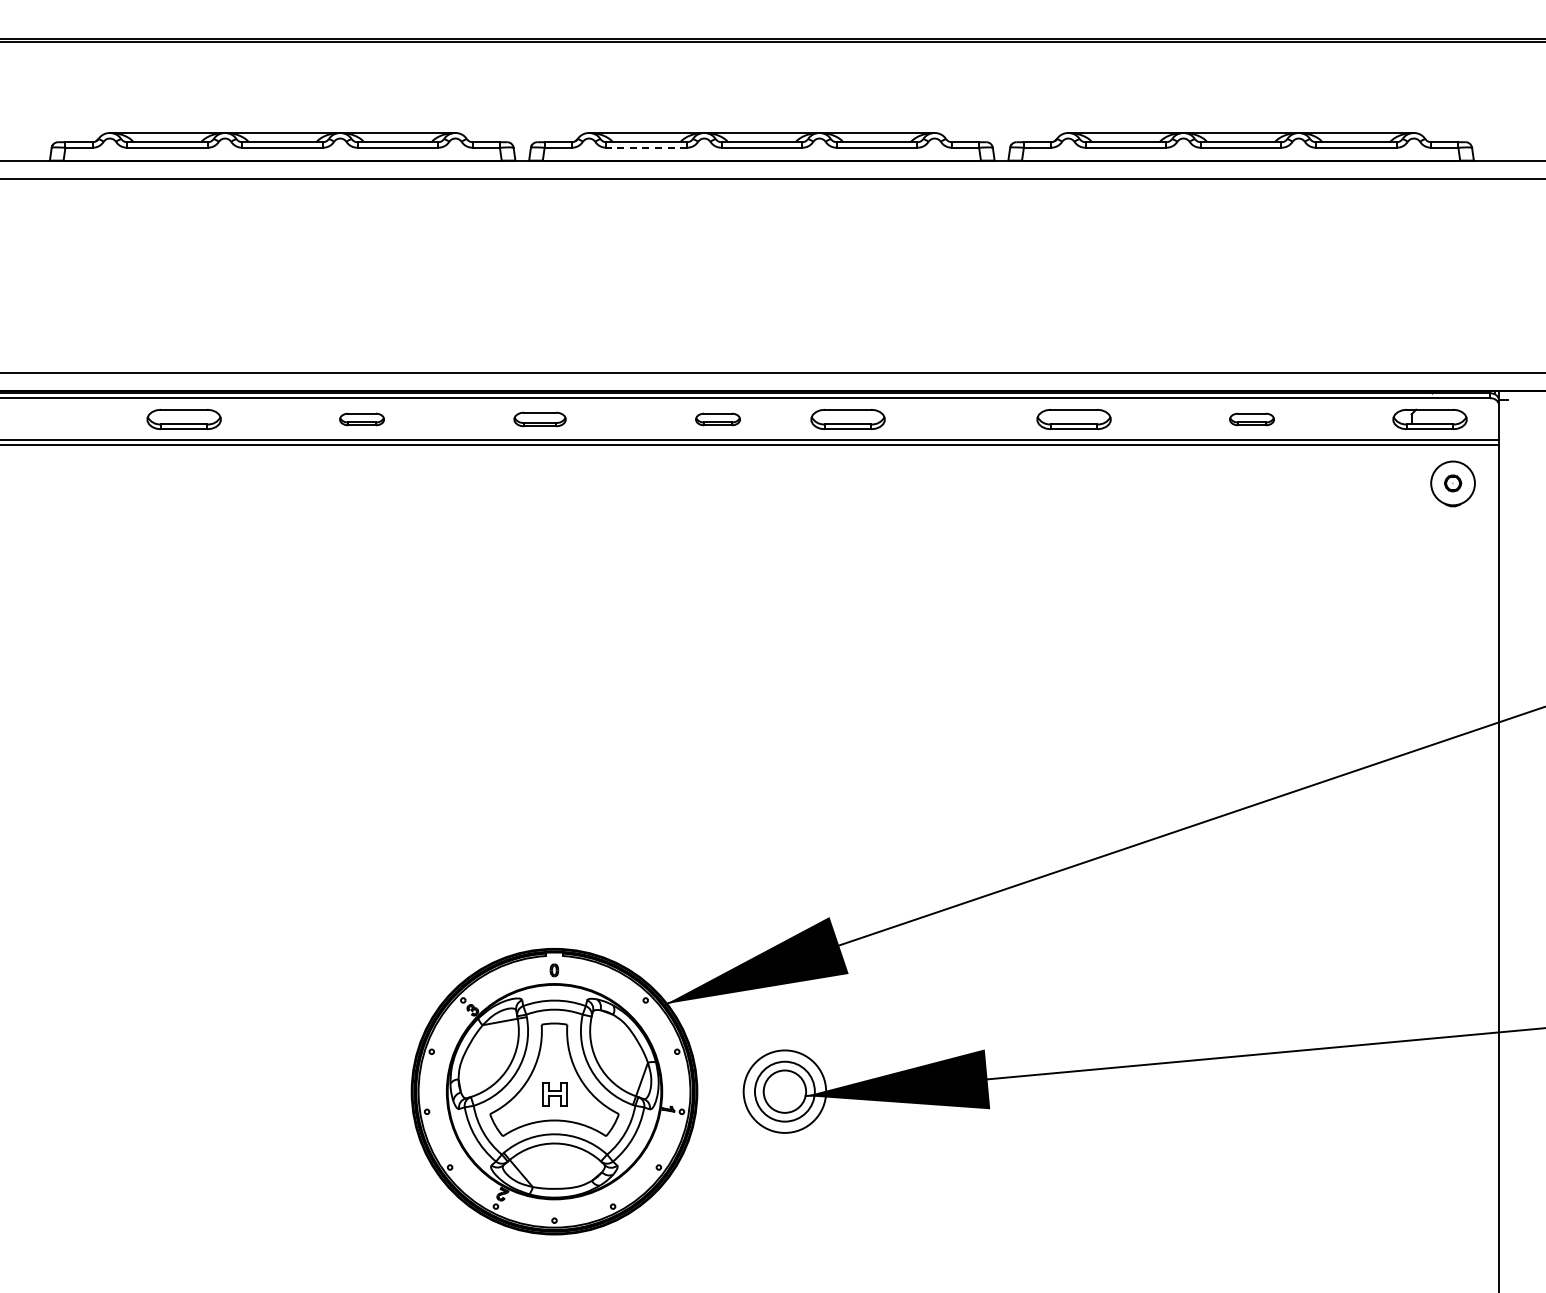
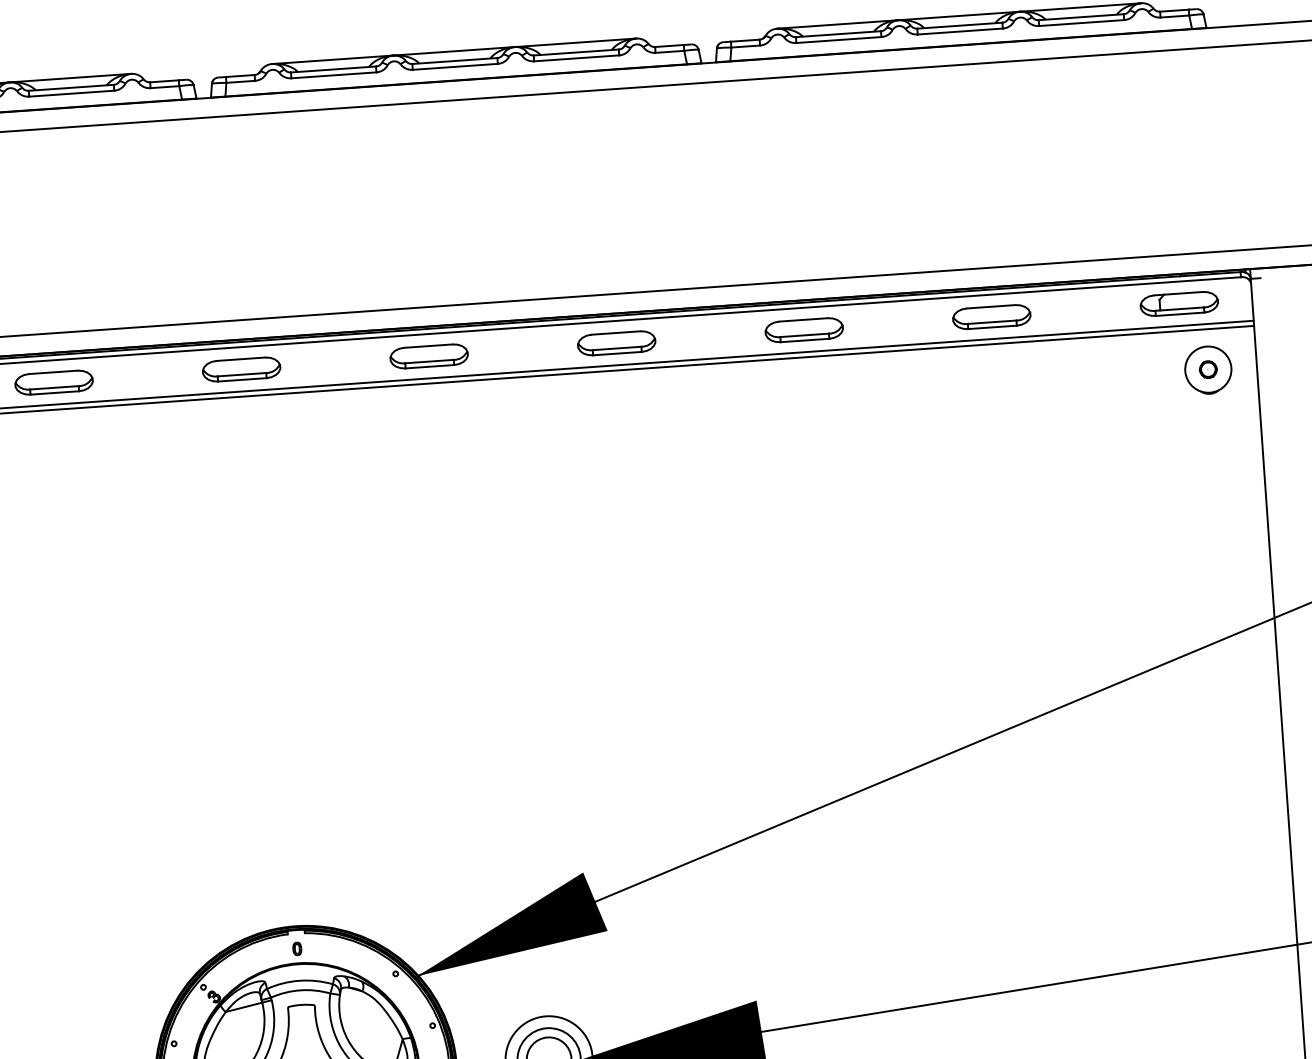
line: (646, 147) -> (333, 75), dashed -> solid
part: (361, 419) -> (53, 382), size x1.67
part: (539, 419) -> (240, 369), size x1.43
part: (717, 419) -> (428, 356), size x1.67
part: (847, 419) -> (616, 343), moved
part: (1251, 419) -> (991, 317), size x1.67

